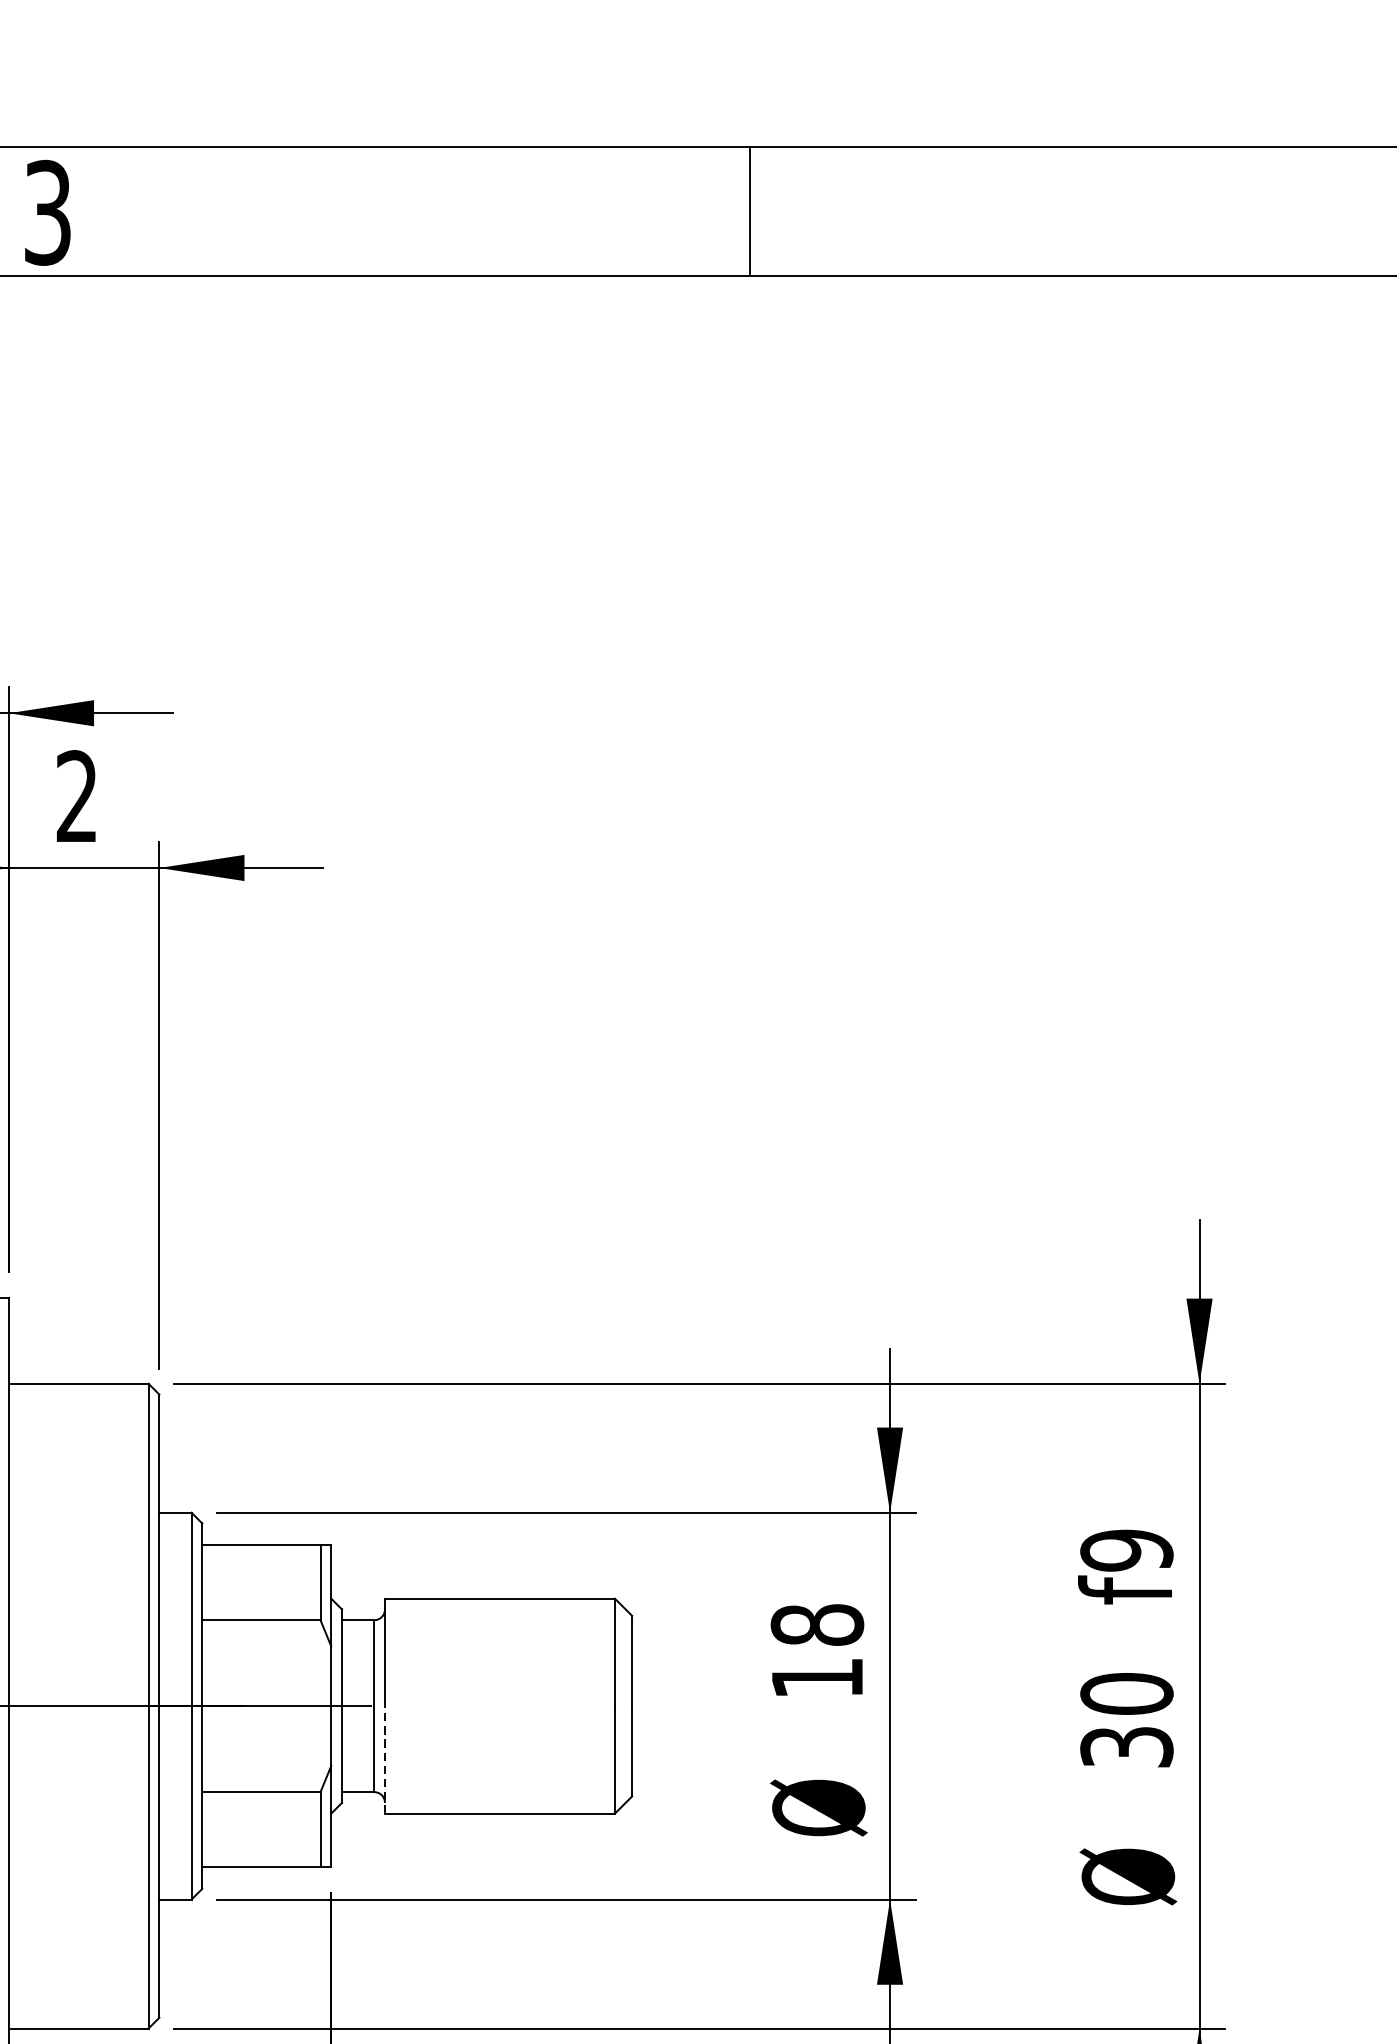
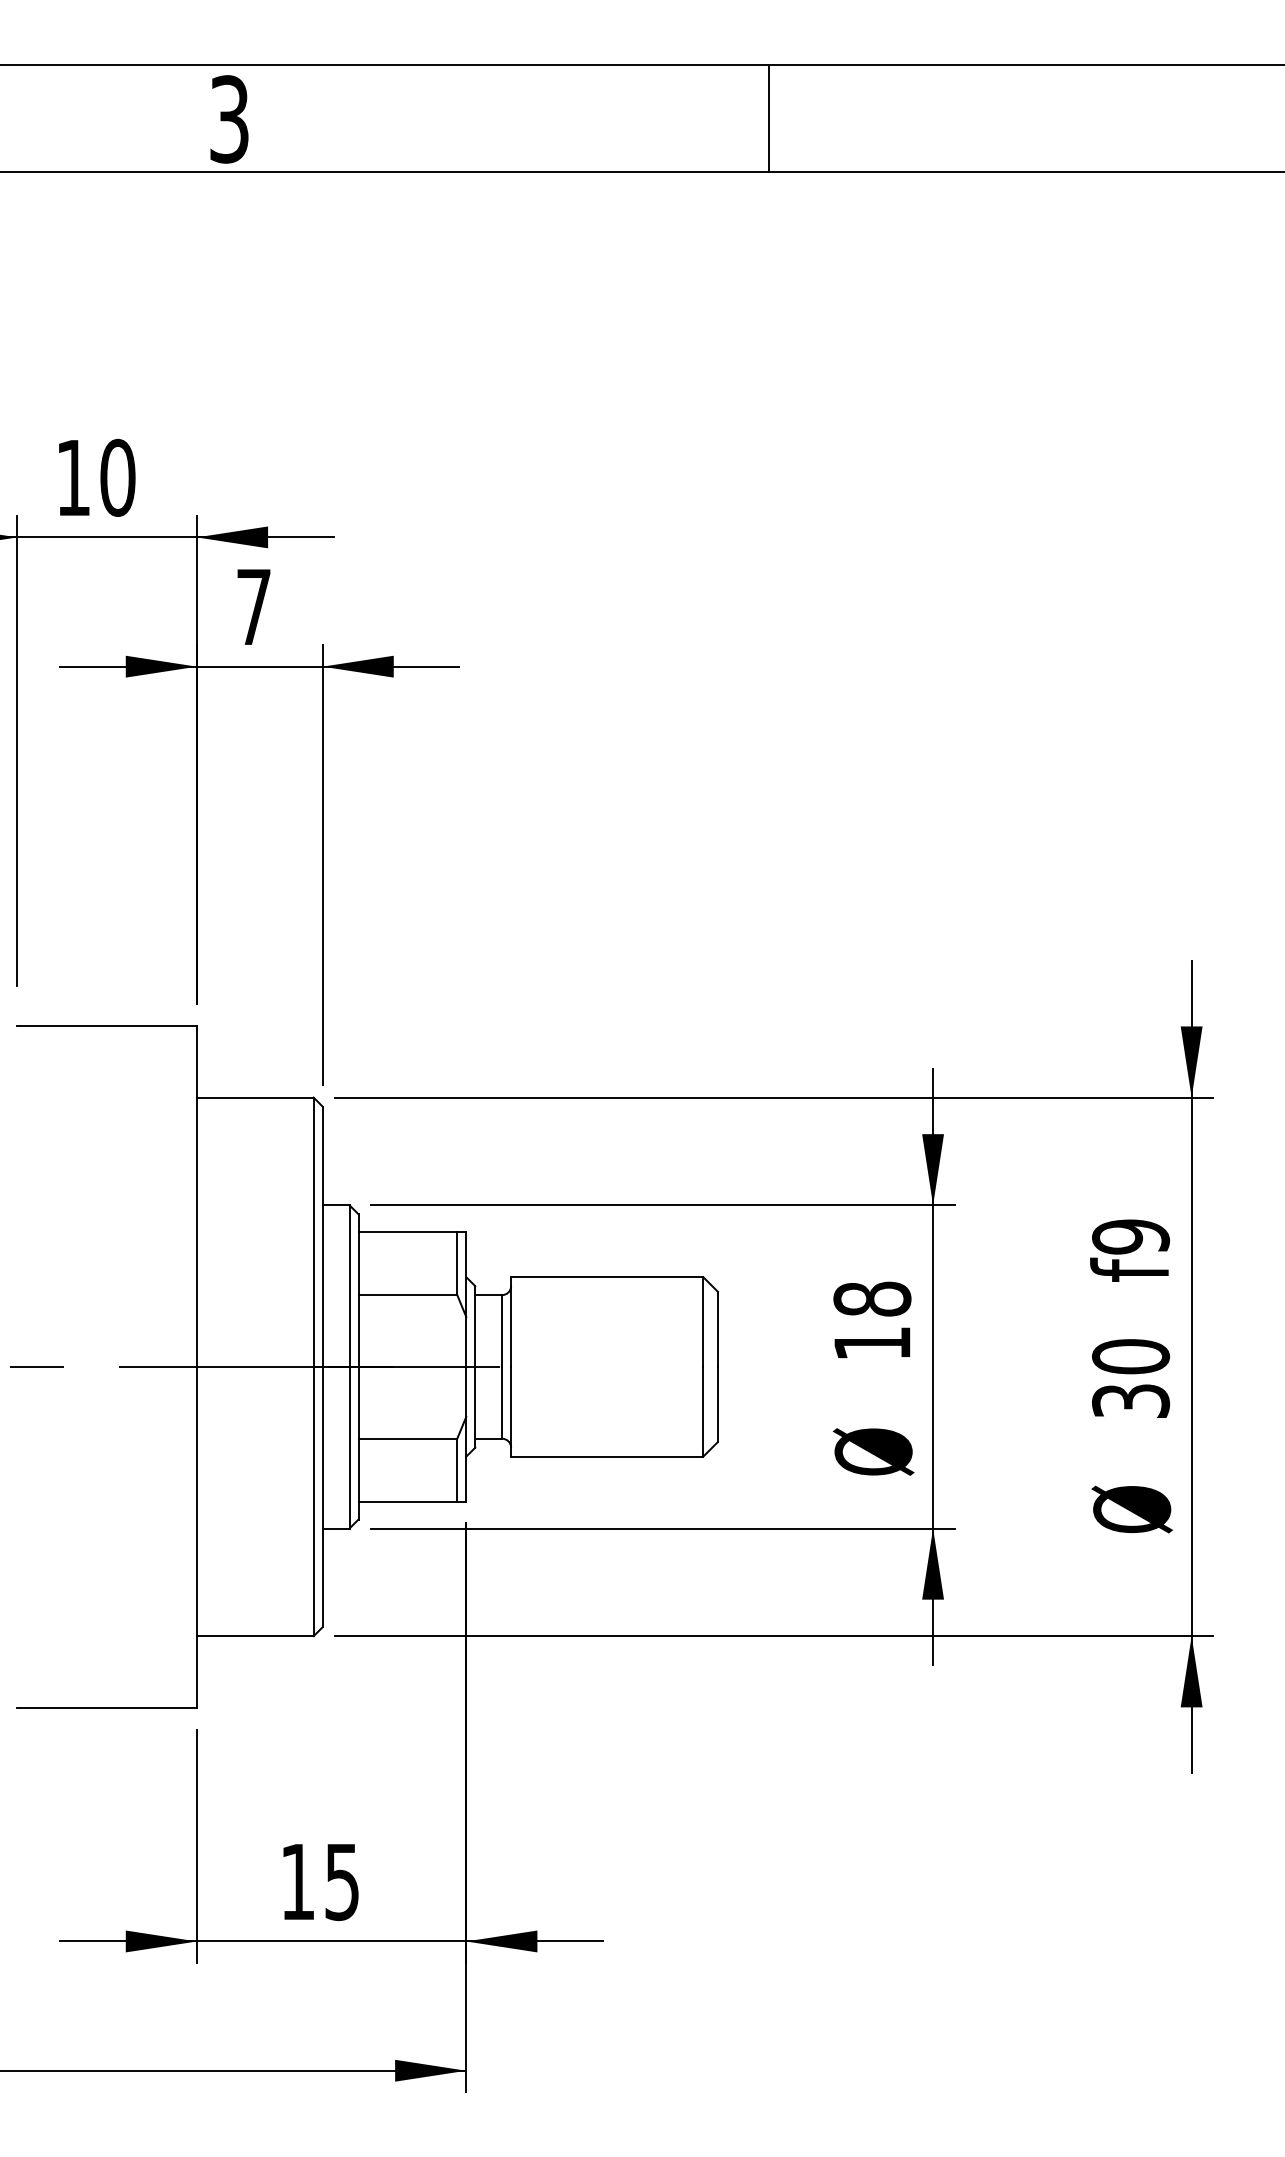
line: (750, 211) -> (769, 118), moved
text: (76, 795) -> (253, 606), 2 -> 7
line: (385, 1759) -> (511, 1411), dashed -> solid

